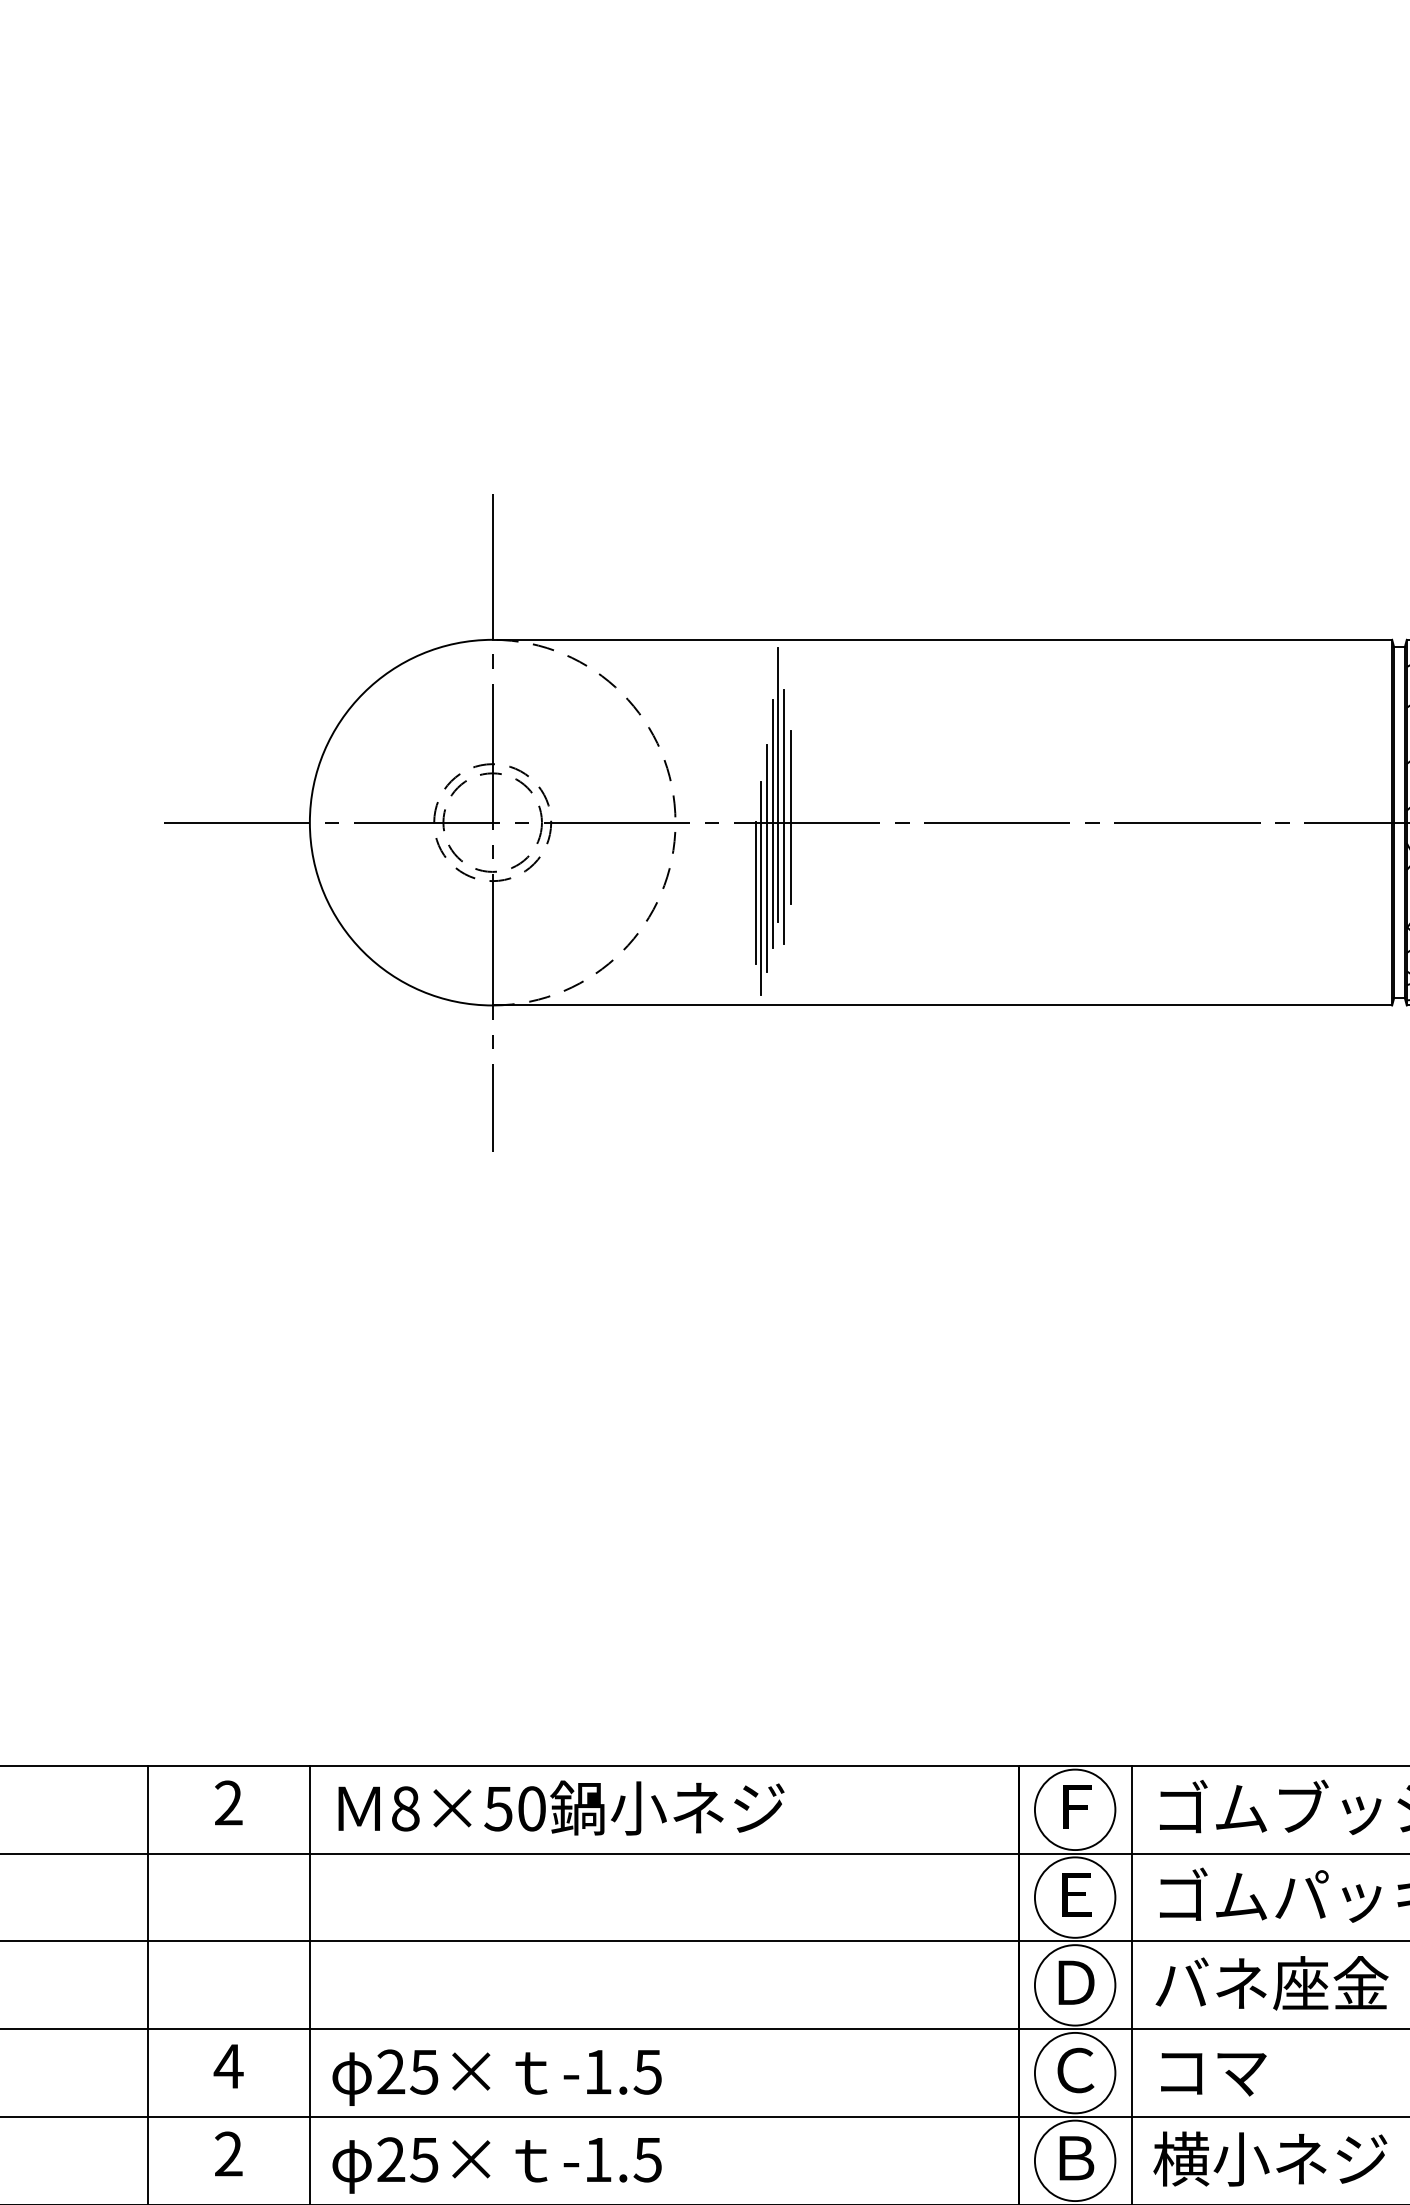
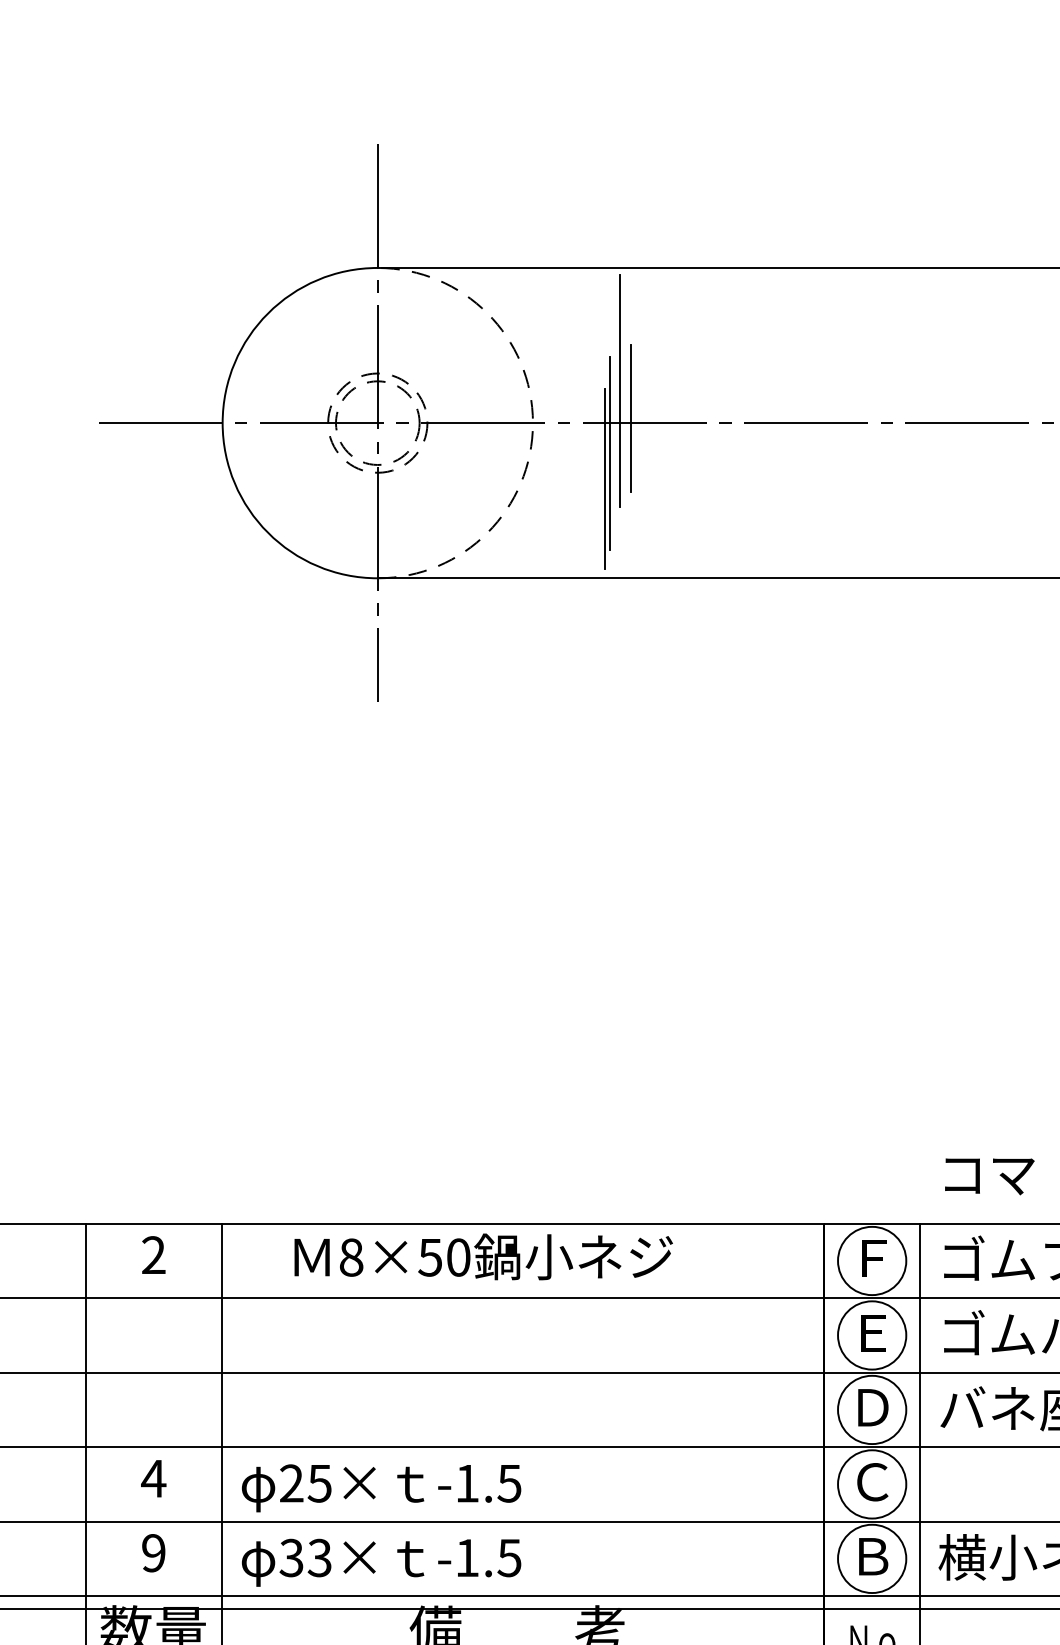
line: (784, 816) -> (625, 417), removed
line: (772, 823) -> (615, 423), removed
line: (756, 892) -> (601, 482), removed
text: (561, 1807) -> (483, 1256), moved
text: (1213, 2074) -> (989, 1176), moved
text: (228, 2154) -> (153, 1553), 2 -> 9
text: (407, 2159) -> (305, 1557), 25× -> 33×

